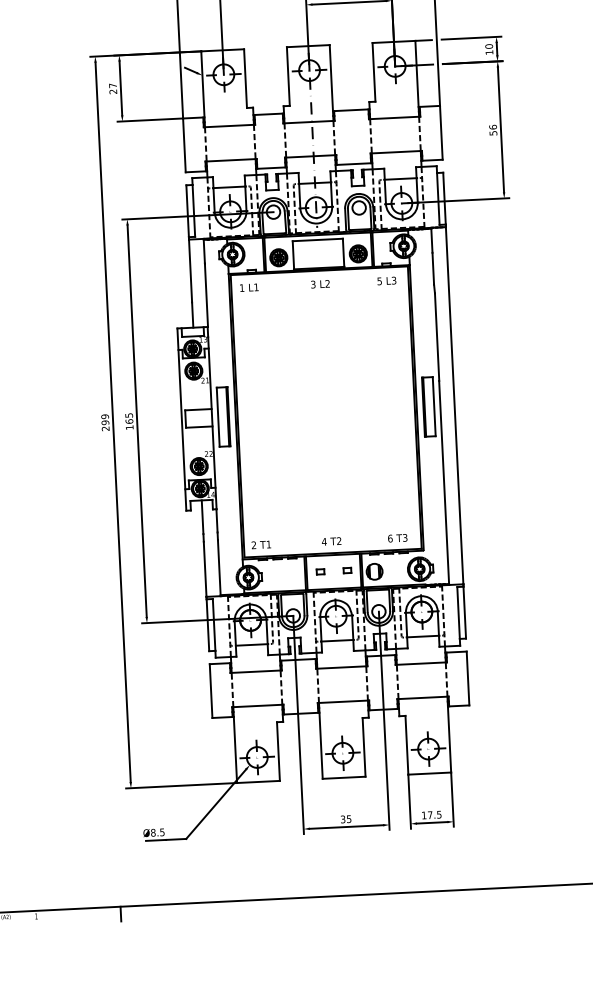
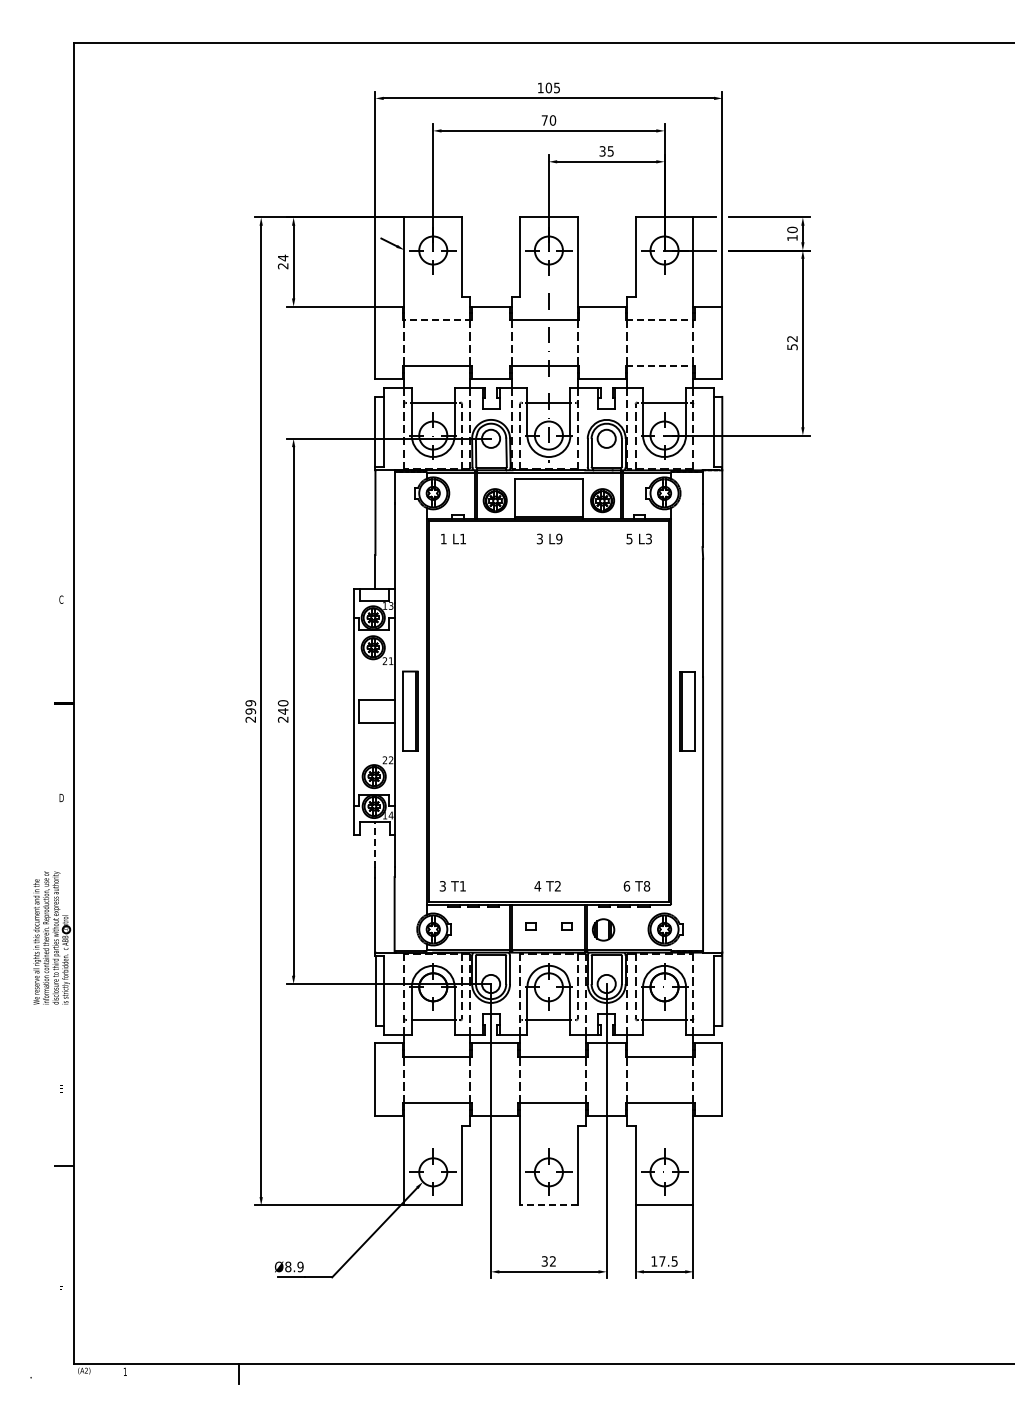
text: (113, 85) -> (283, 257), 27 -> 24
line: (394, 117) -> (660, 319), solid -> dashed
line: (229, 125) -> (437, 319), solid -> dashed
text: (493, 126) -> (792, 338), 56 -> 52
line: (396, 152) -> (660, 366), solid -> dashed
text: (327, 283) -> (559, 538), L2 -> L9
text: (128, 421) -> (282, 711), 165 -> 240
line: (202, 517) -> (375, 845), solid -> dashed
text: (404, 538) -> (646, 886), T3 -> T8
text: (253, 545) -> (442, 886), 2 -> 3
line: (343, 777) -> (548, 1205), solid -> dashed
text: (348, 819) -> (552, 1261), 35 -> 32
text: (162, 832) -> (300, 1266), Ø8.5 -> Ø8.9

